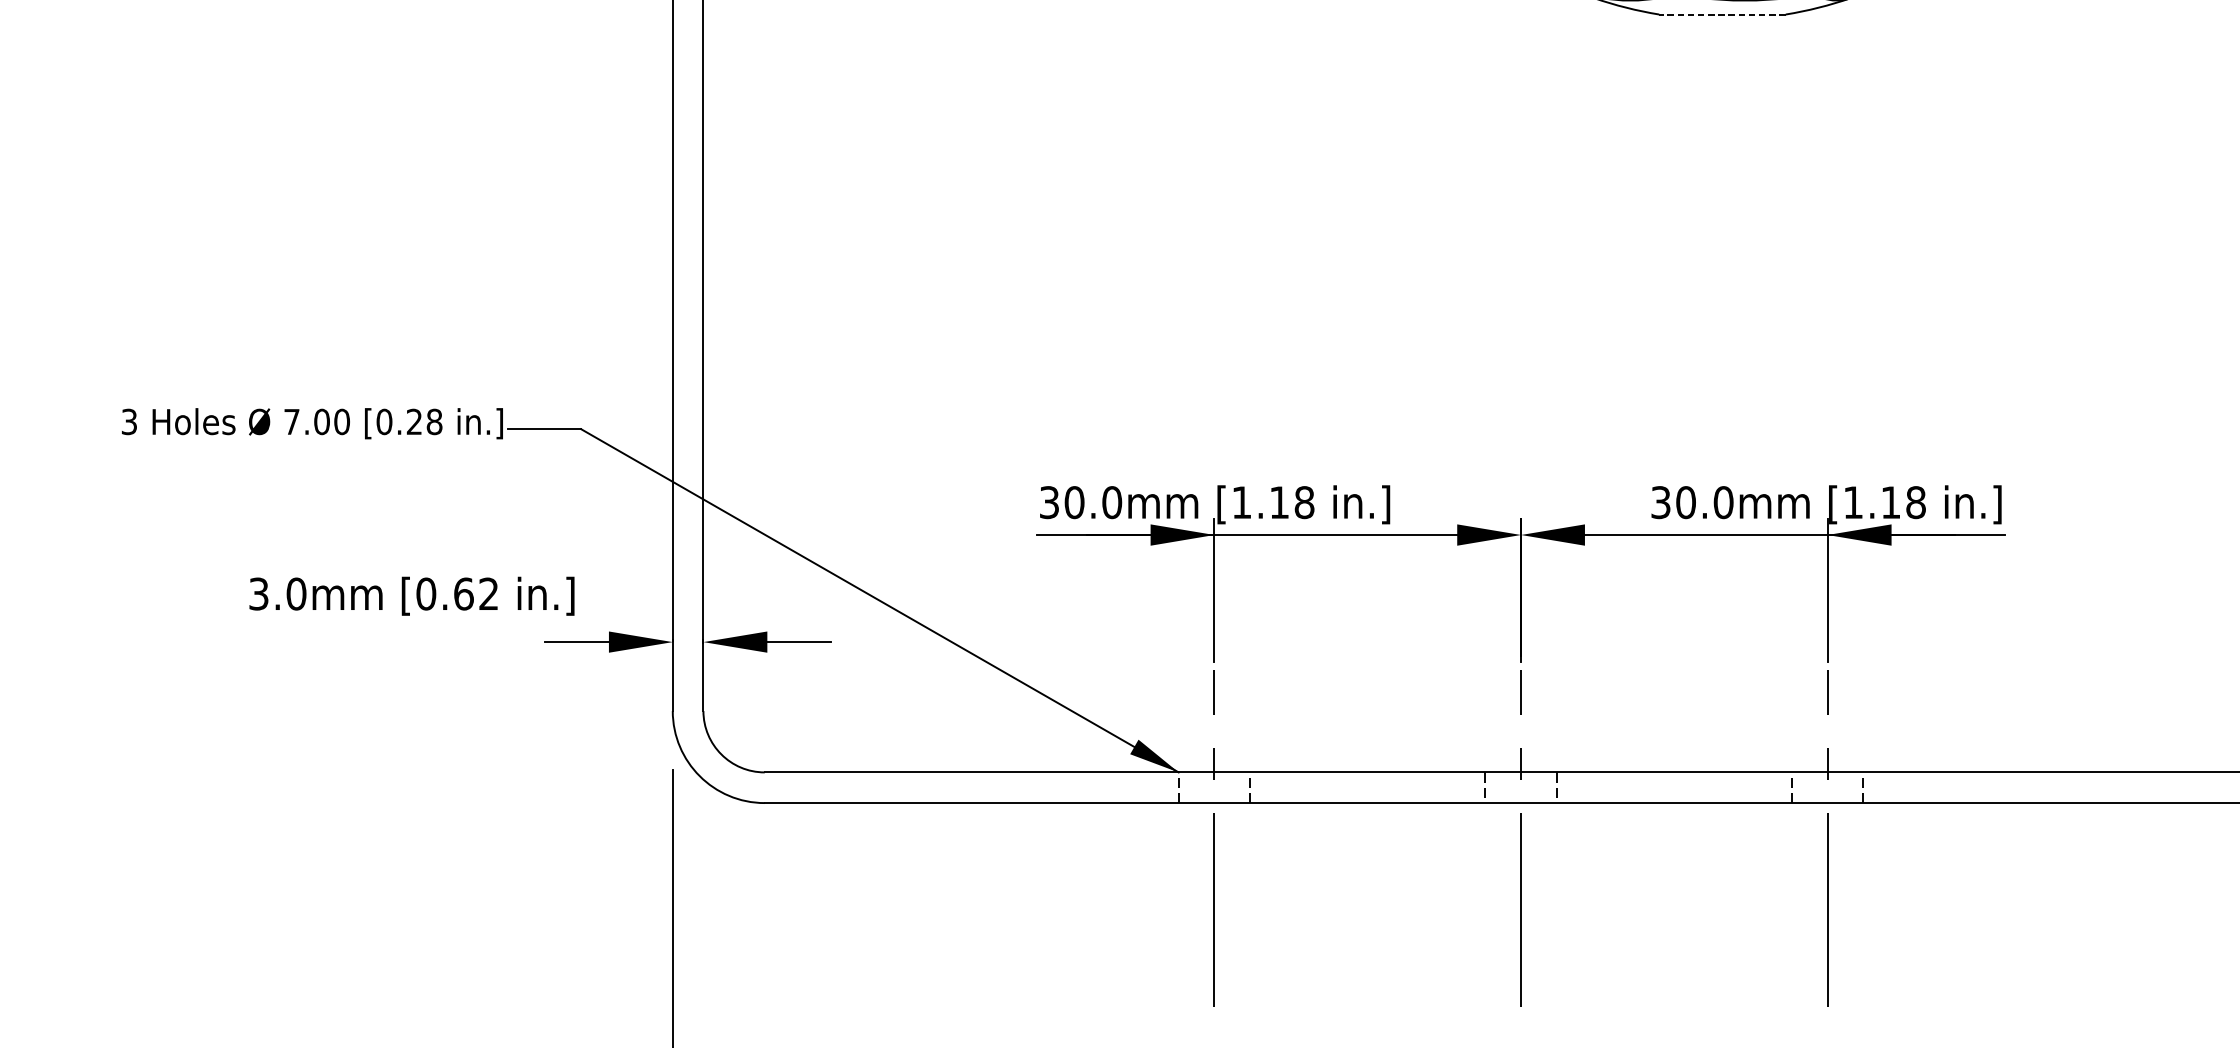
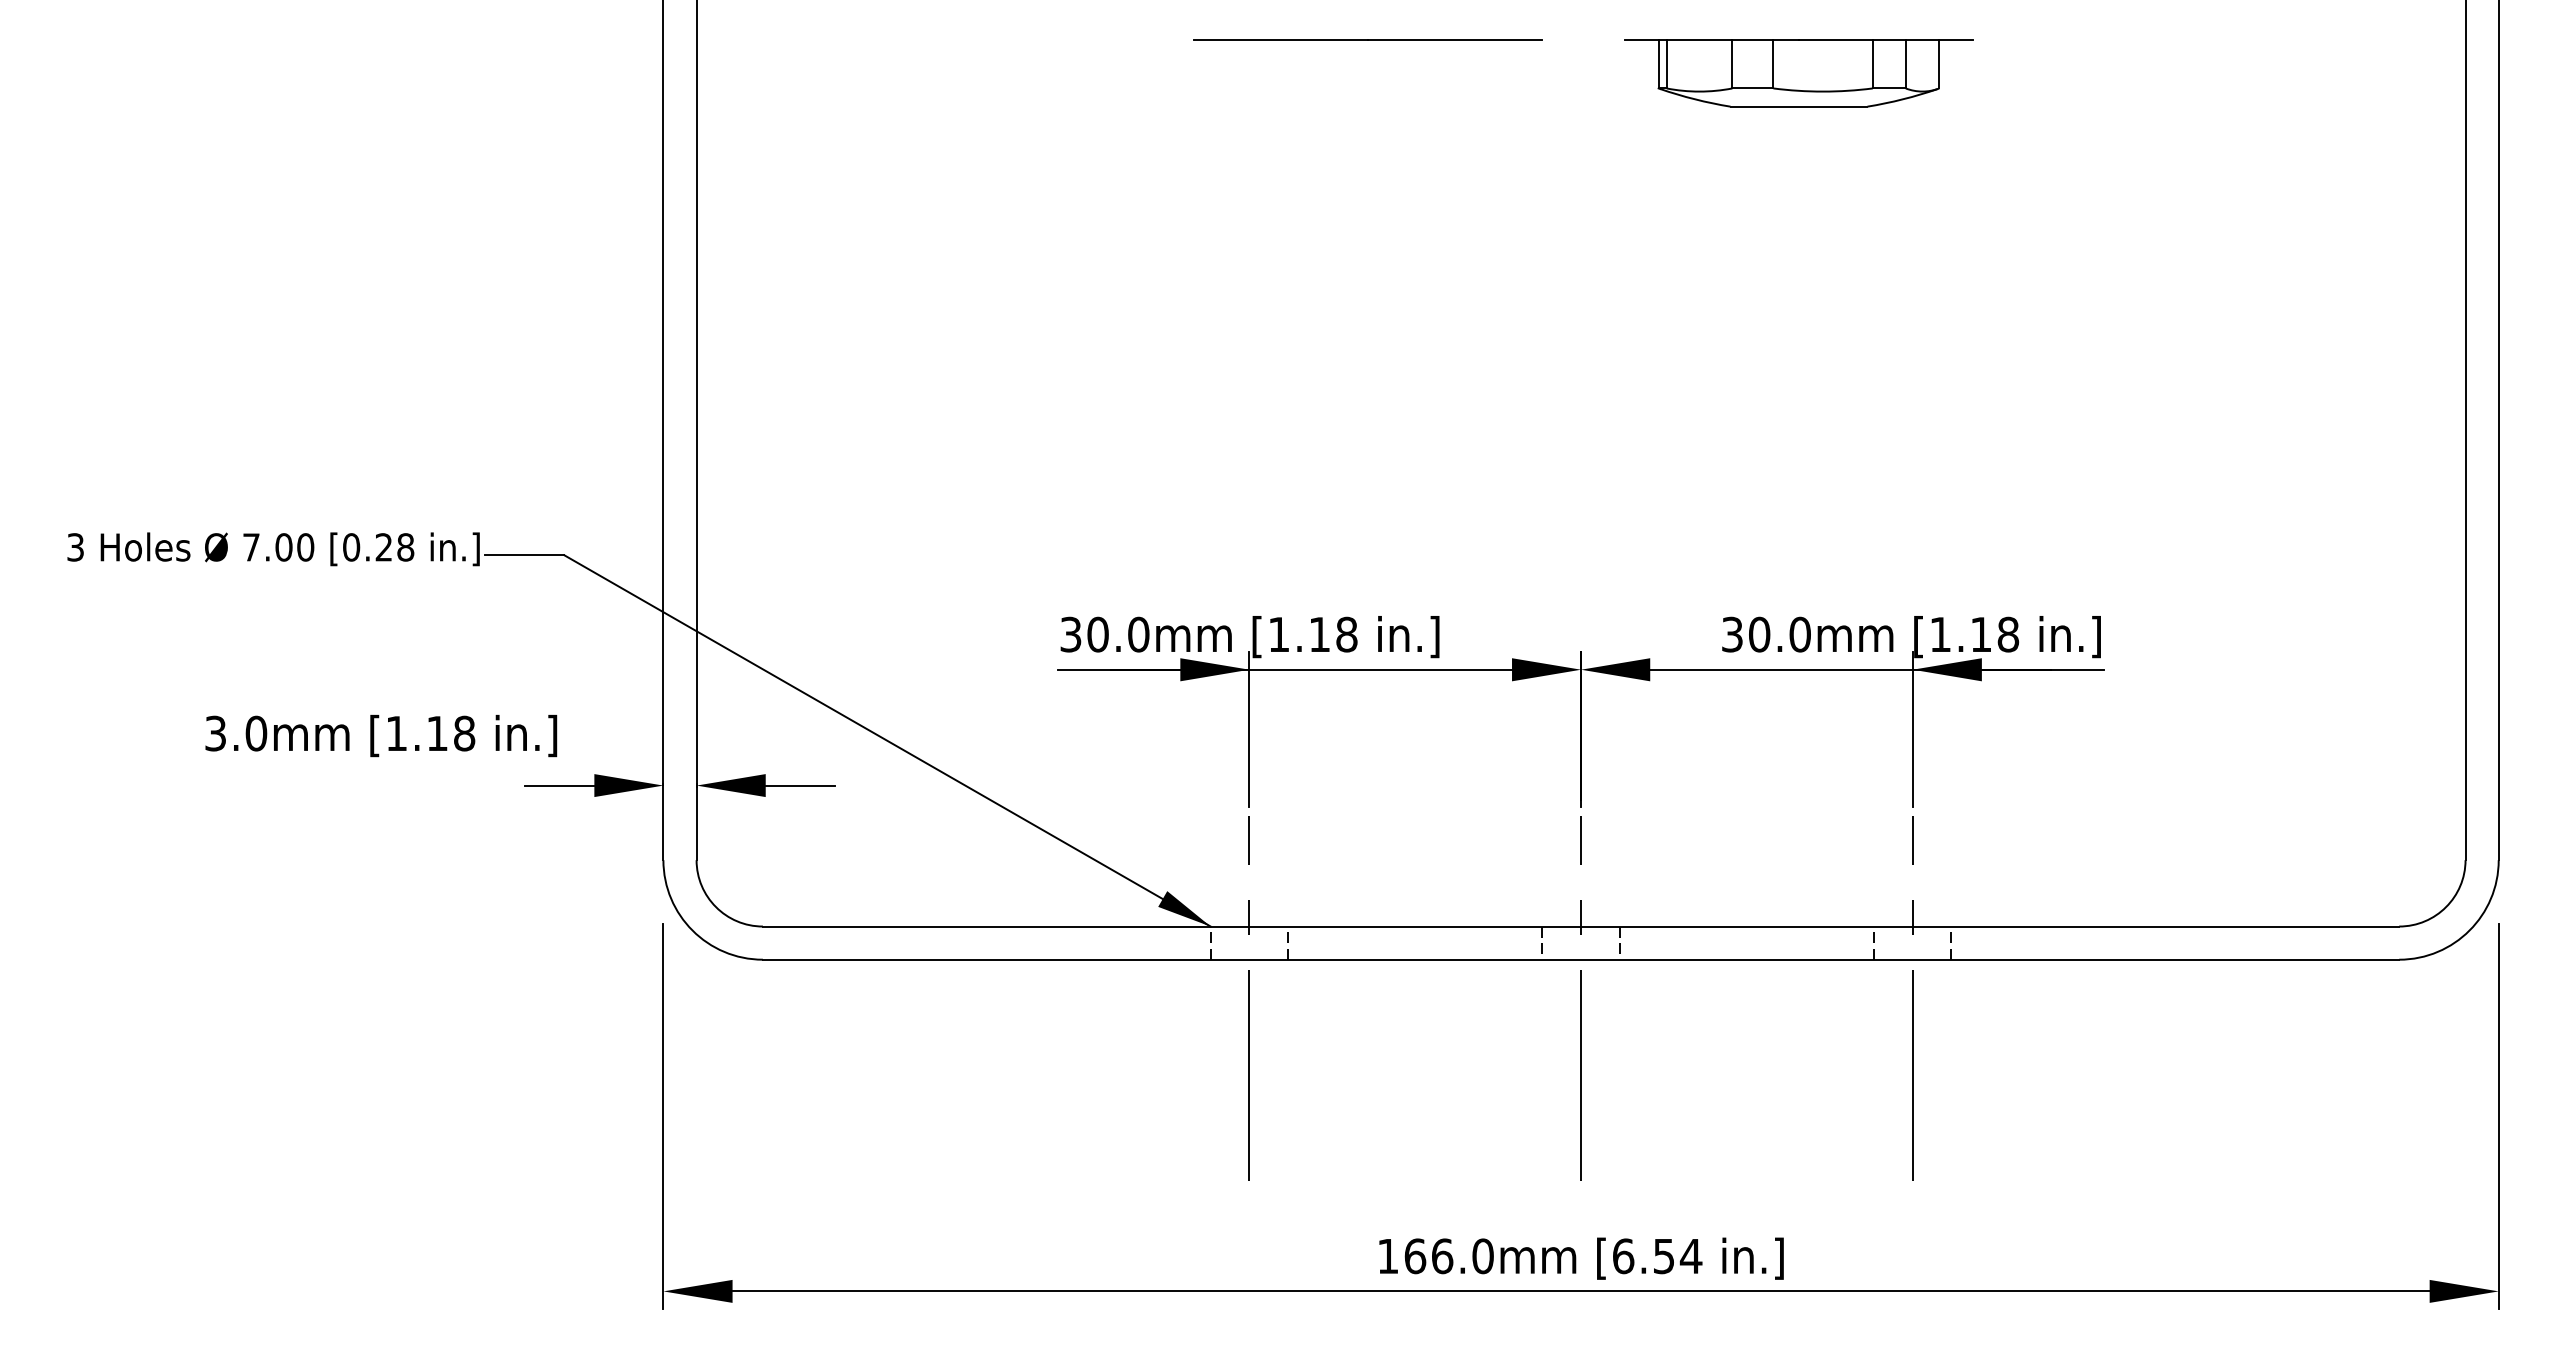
line: (1722, 14) -> (1798, 106), dashed -> solid
text: (457, 593) -> (430, 733), [0.62 -> [1.18

